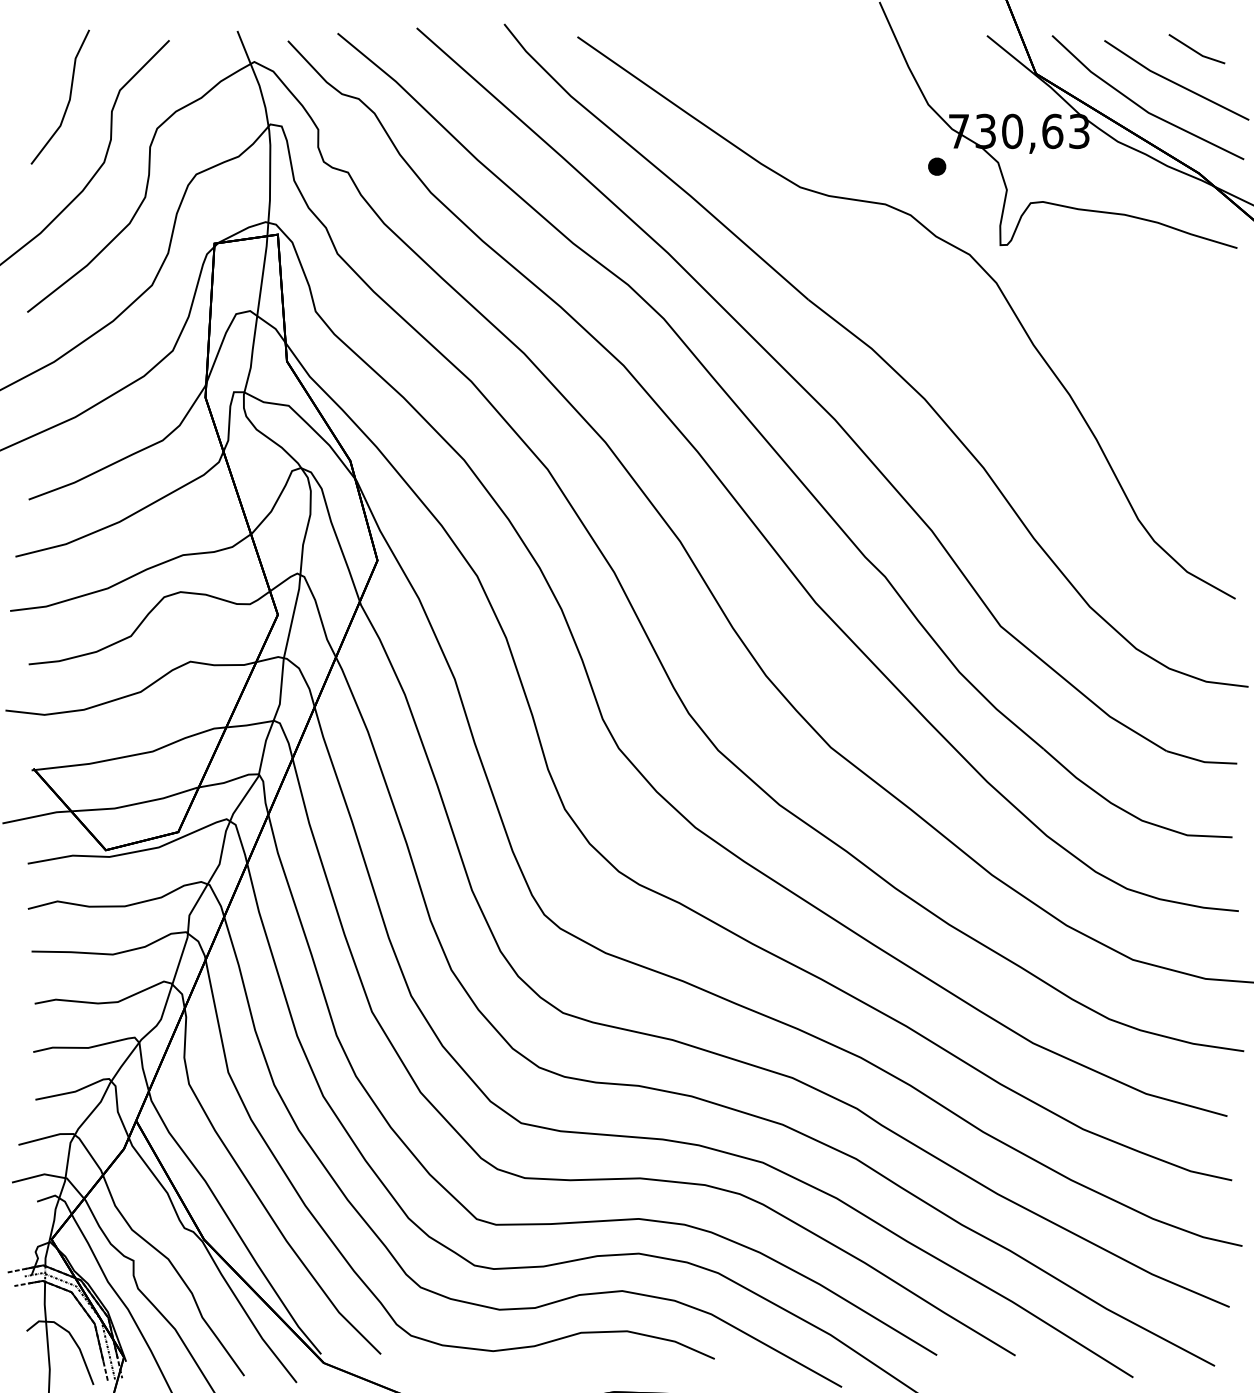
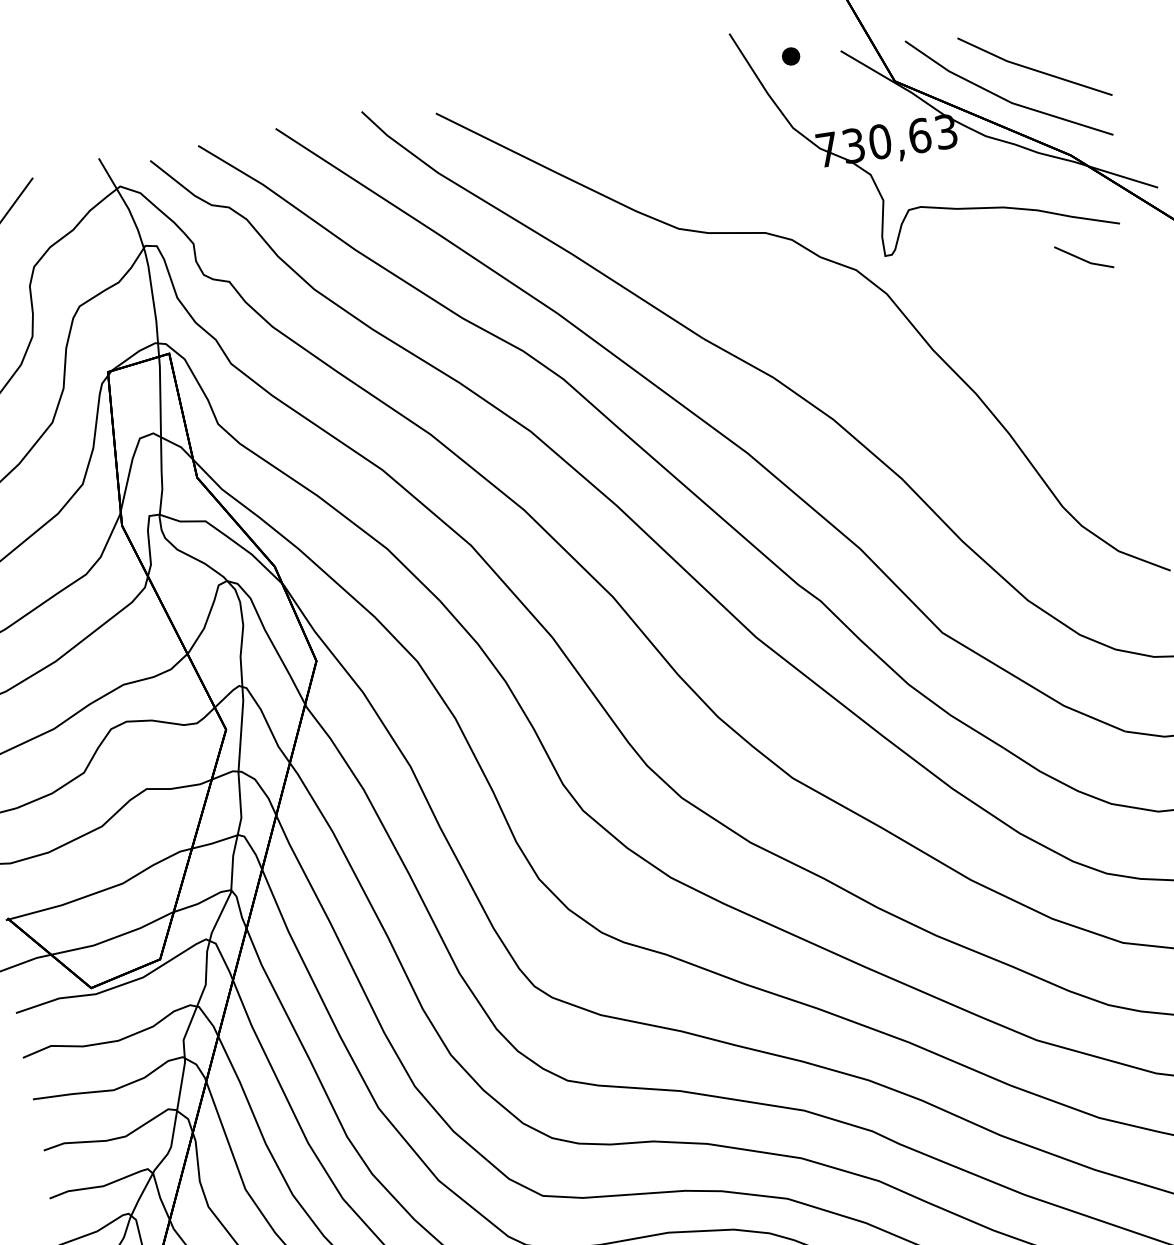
line: (1195, 50) -> (1082, 258), moved
part: (937, 166) -> (791, 56), moved

